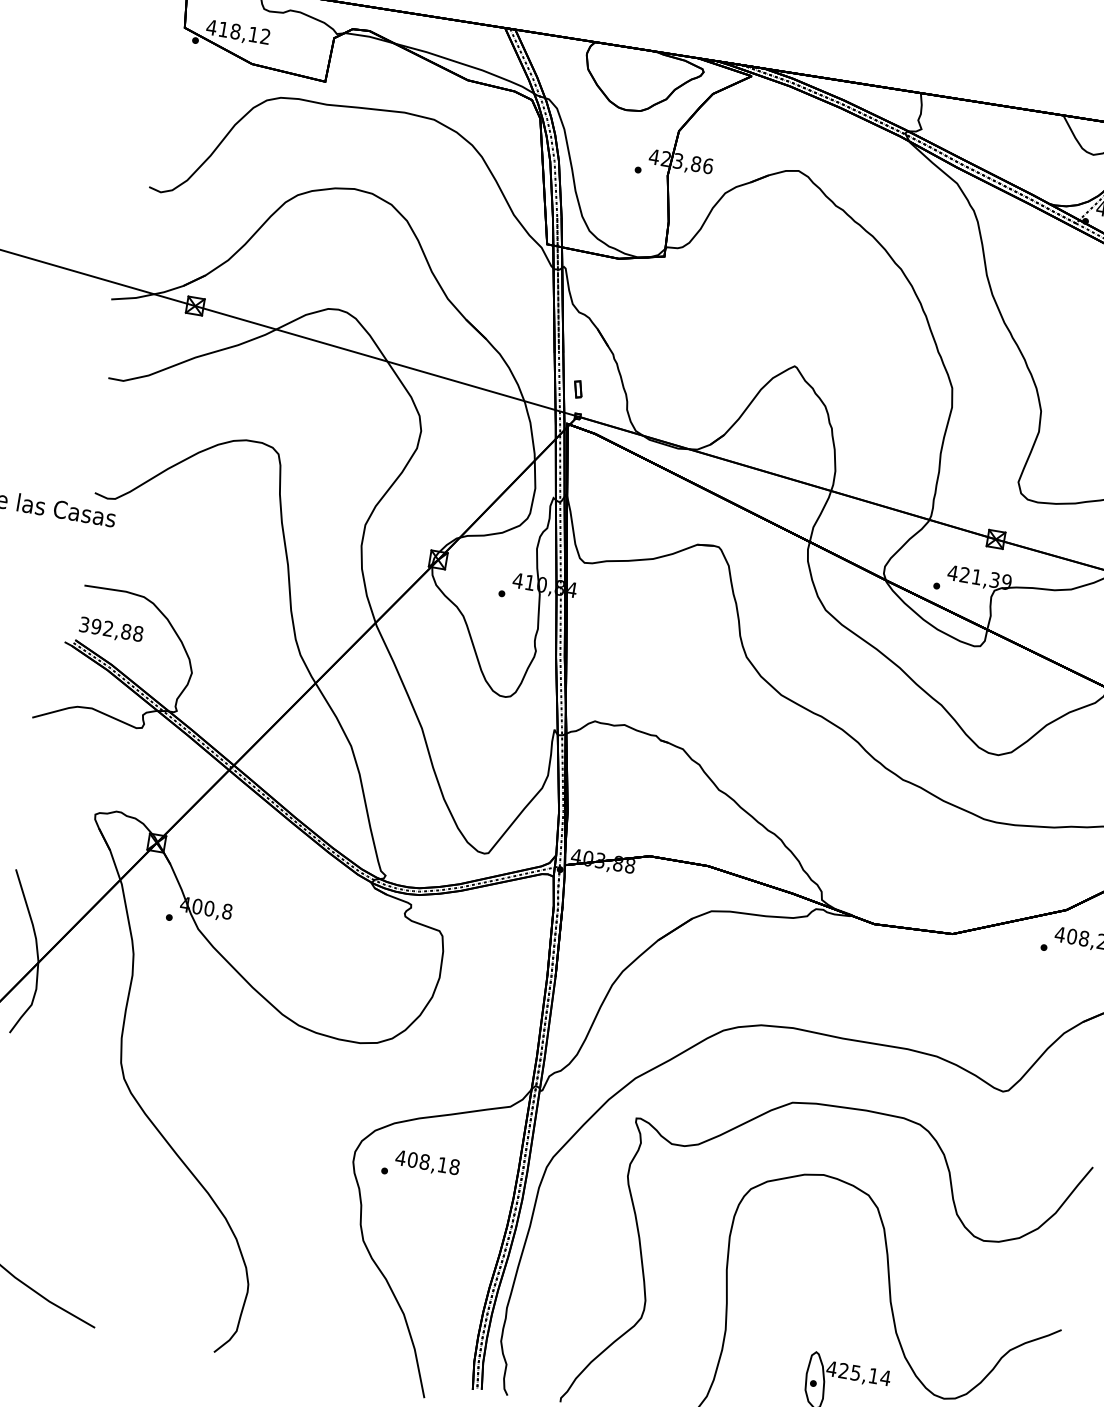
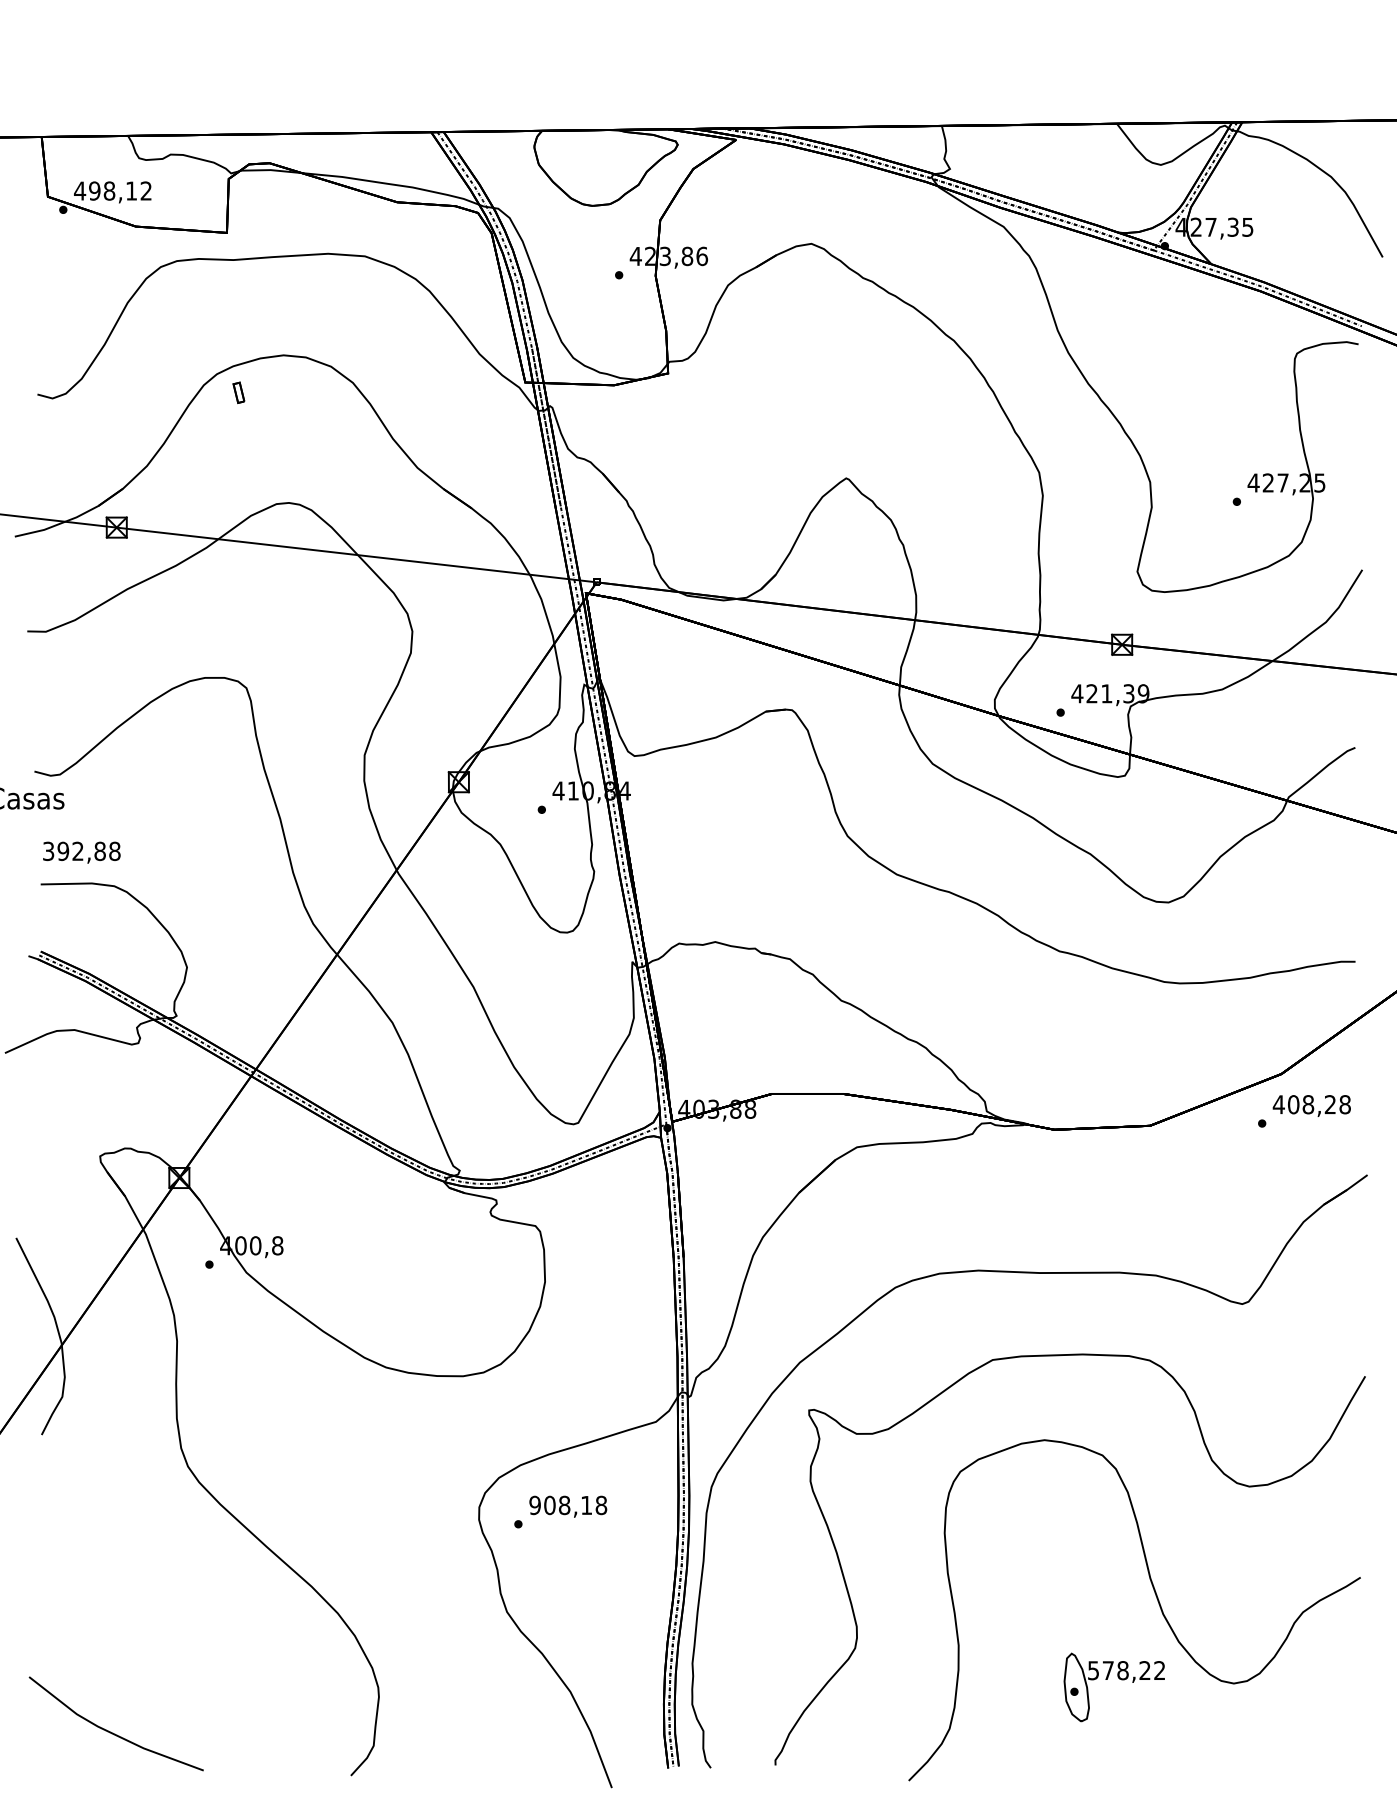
text: (223, 29) -> (94, 190), 418,12 -> 498,12
part: (577, 389) -> (238, 392), moved
text: (110, 630) -> (81, 852), moved
text: (401, 1158) -> (535, 1505), 408,18 -> 908,18
text: (858, 1373) -> (1126, 1670), 425,14 -> 578,22

